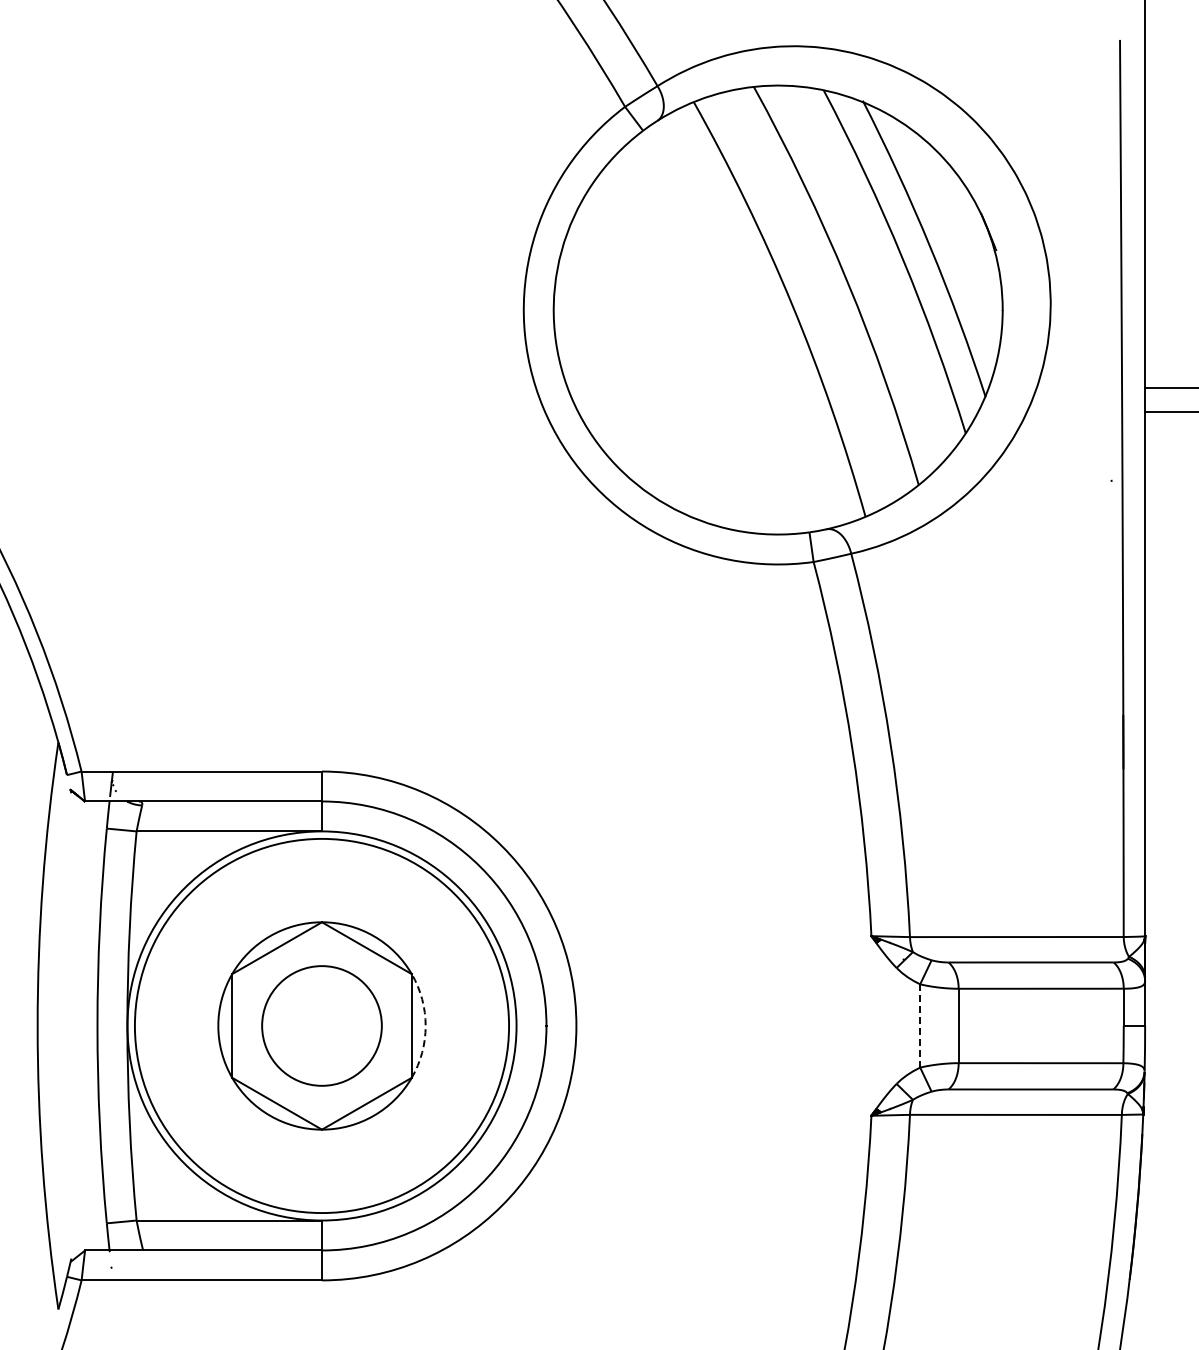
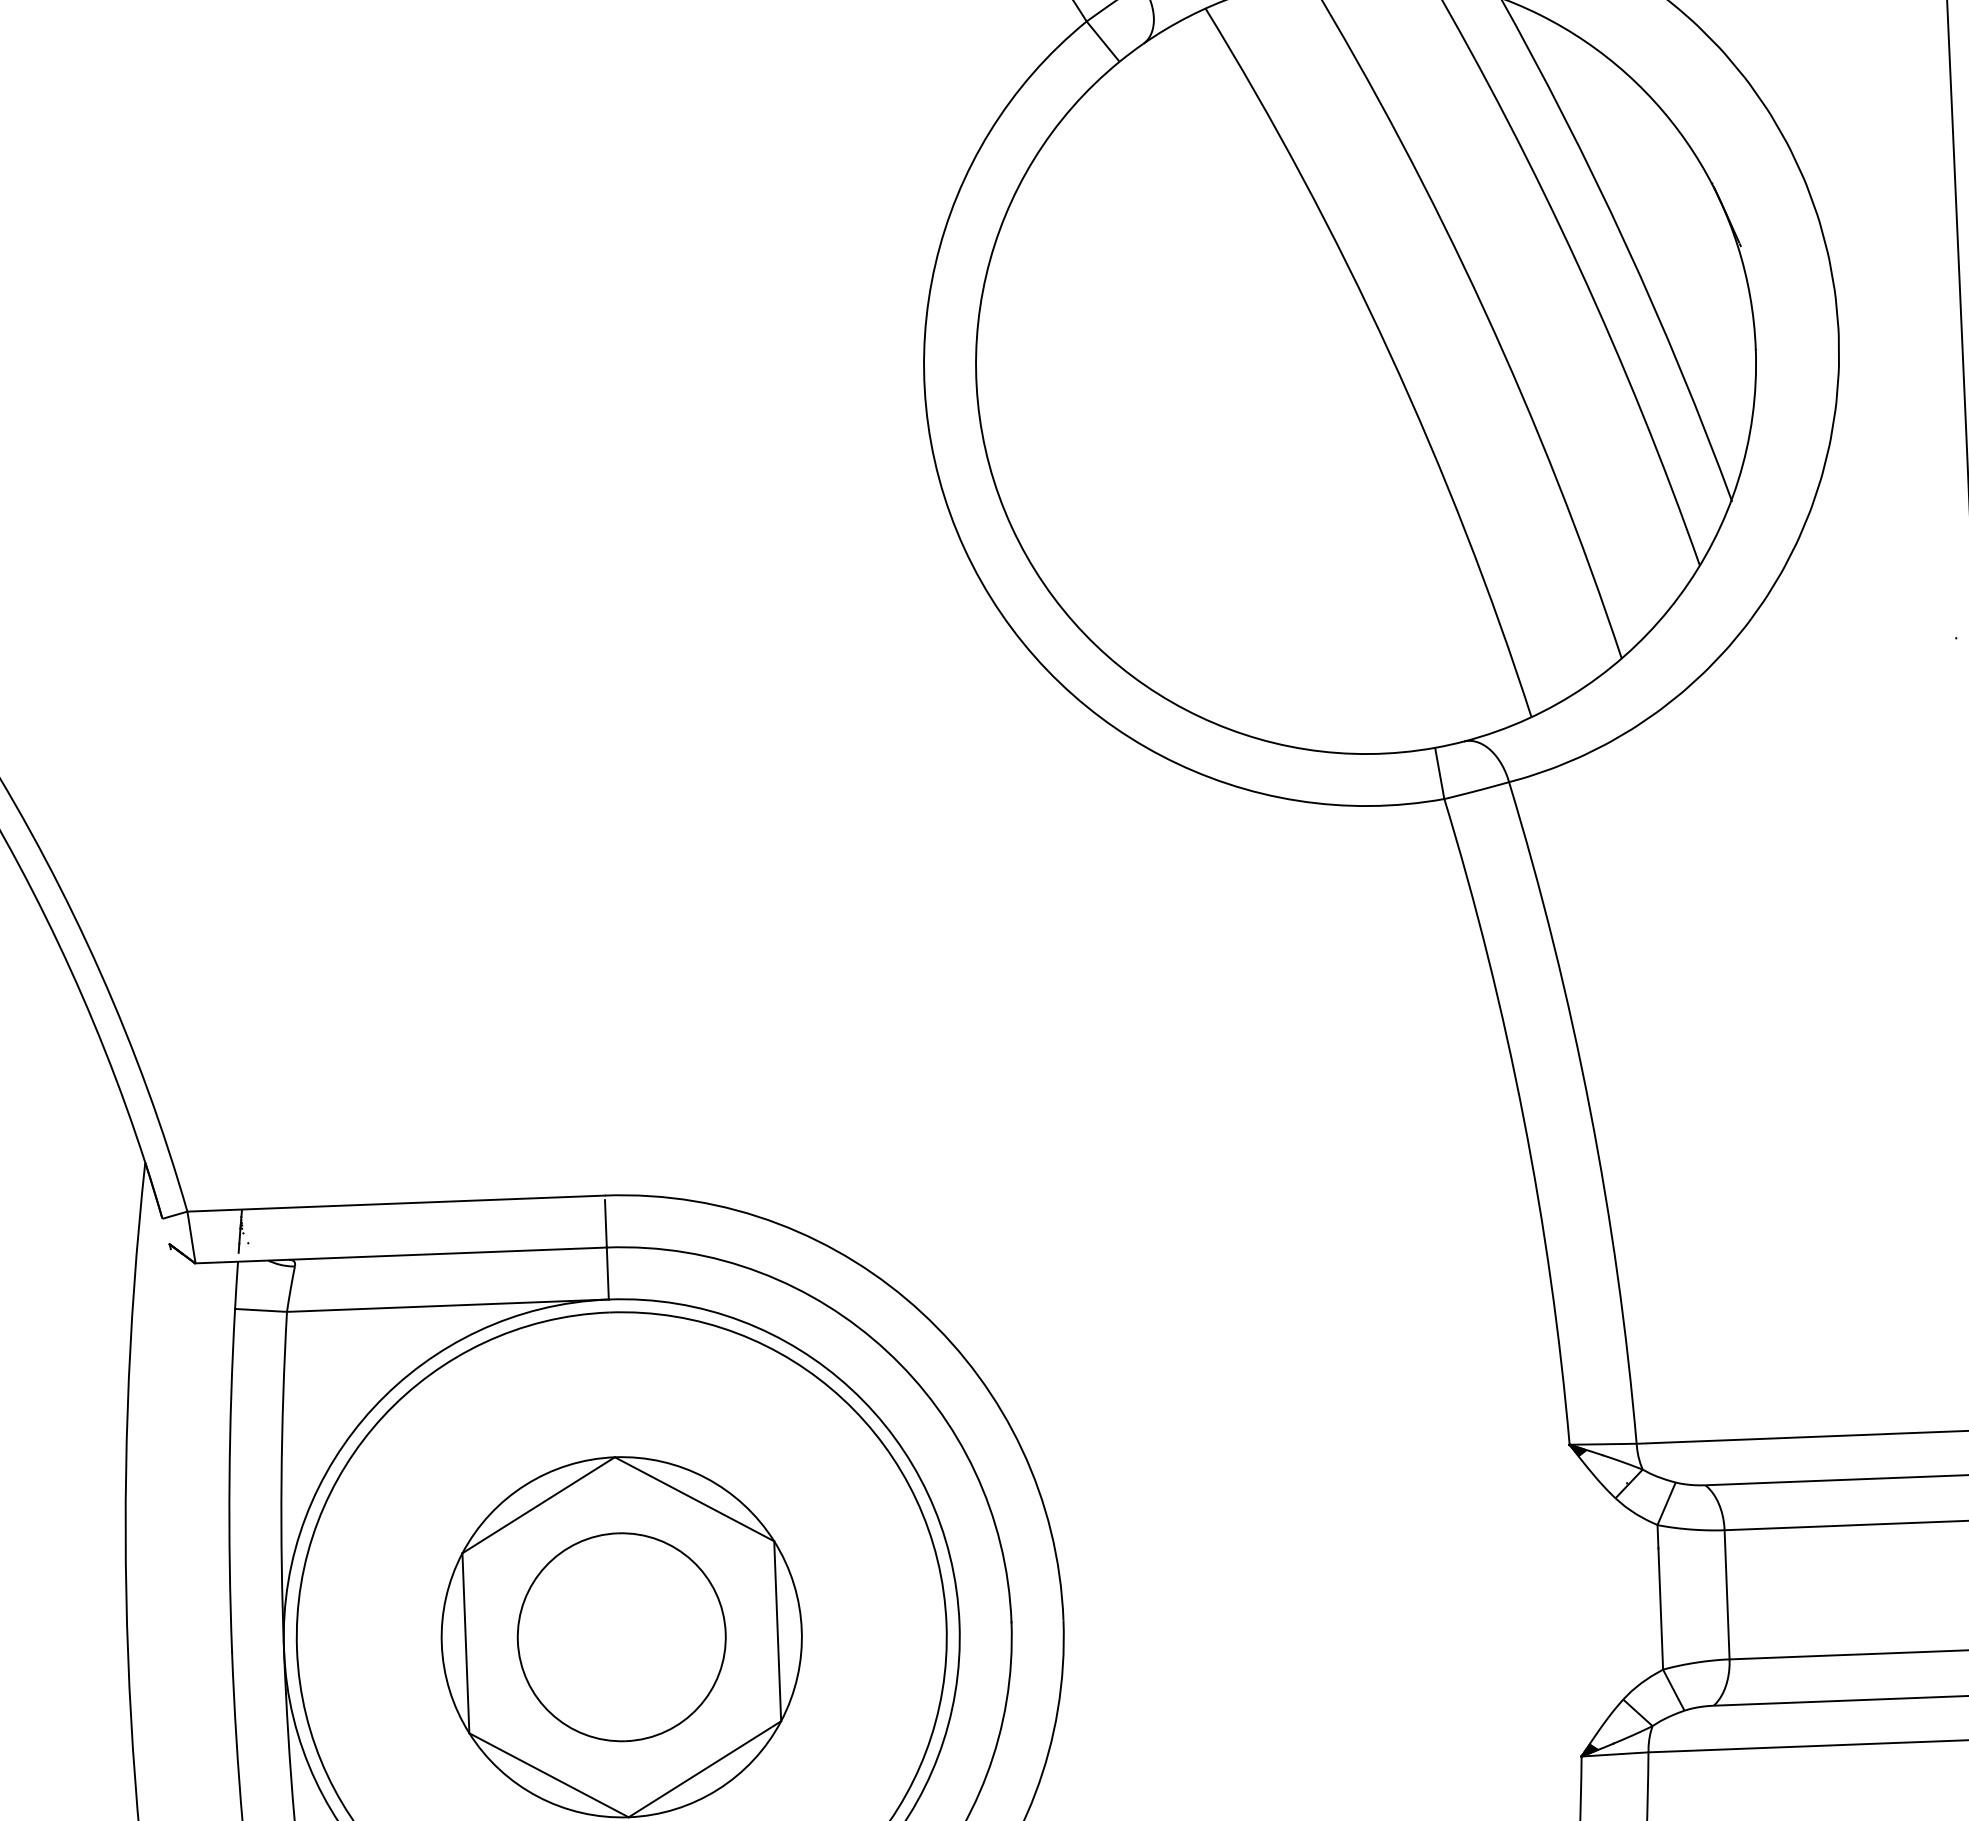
arc: (425, 1025) -> (801, 1629), dashed -> solid
line: (920, 1025) -> (1660, 1596), dashed -> solid

